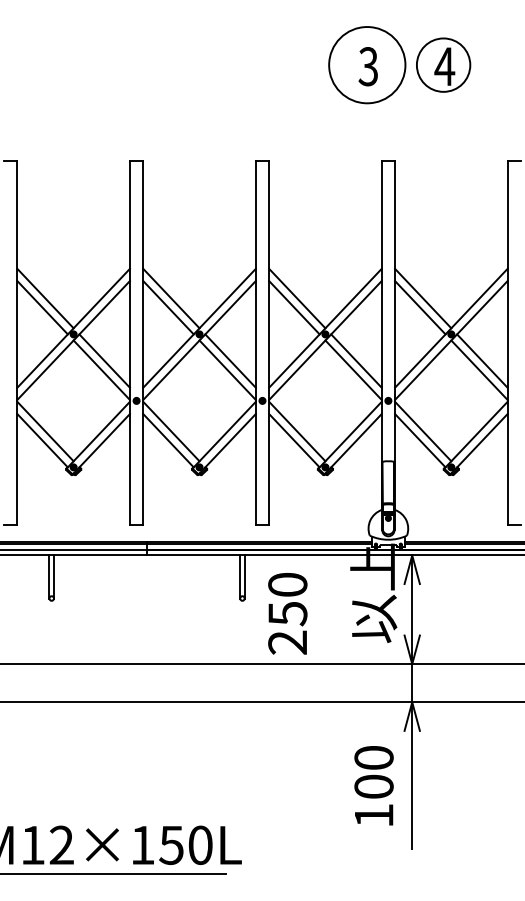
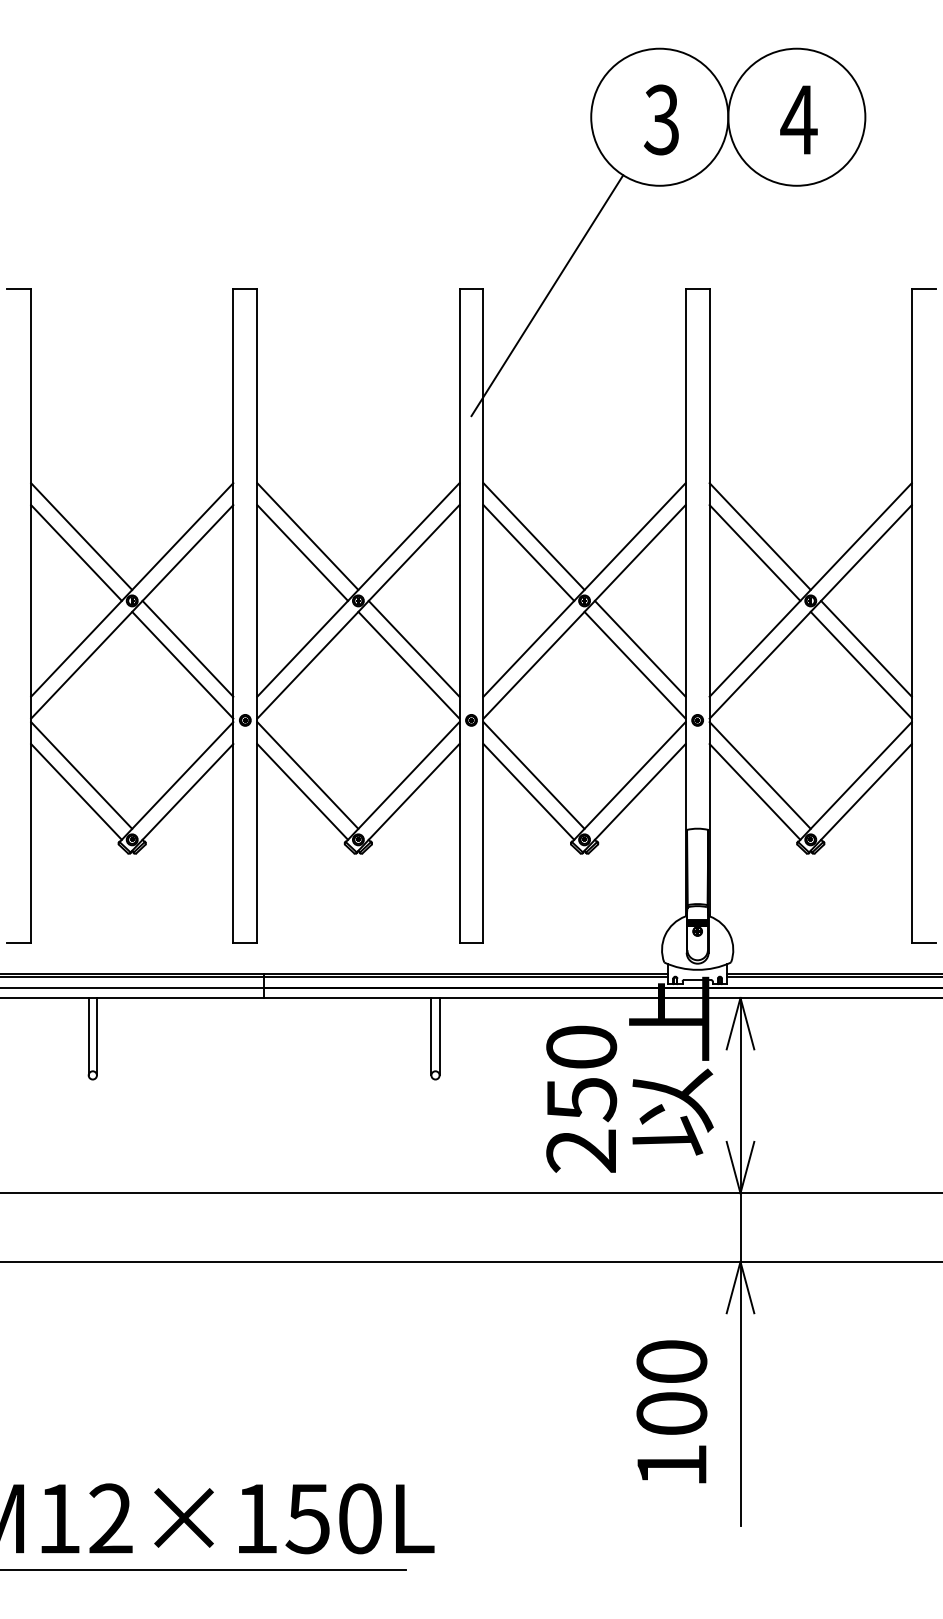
circle: (443, 65) -> (796, 117), size x1.43
line: (304, 164) -> (546, 295), added
text: (287, 613) -> (581, 1098), moved

